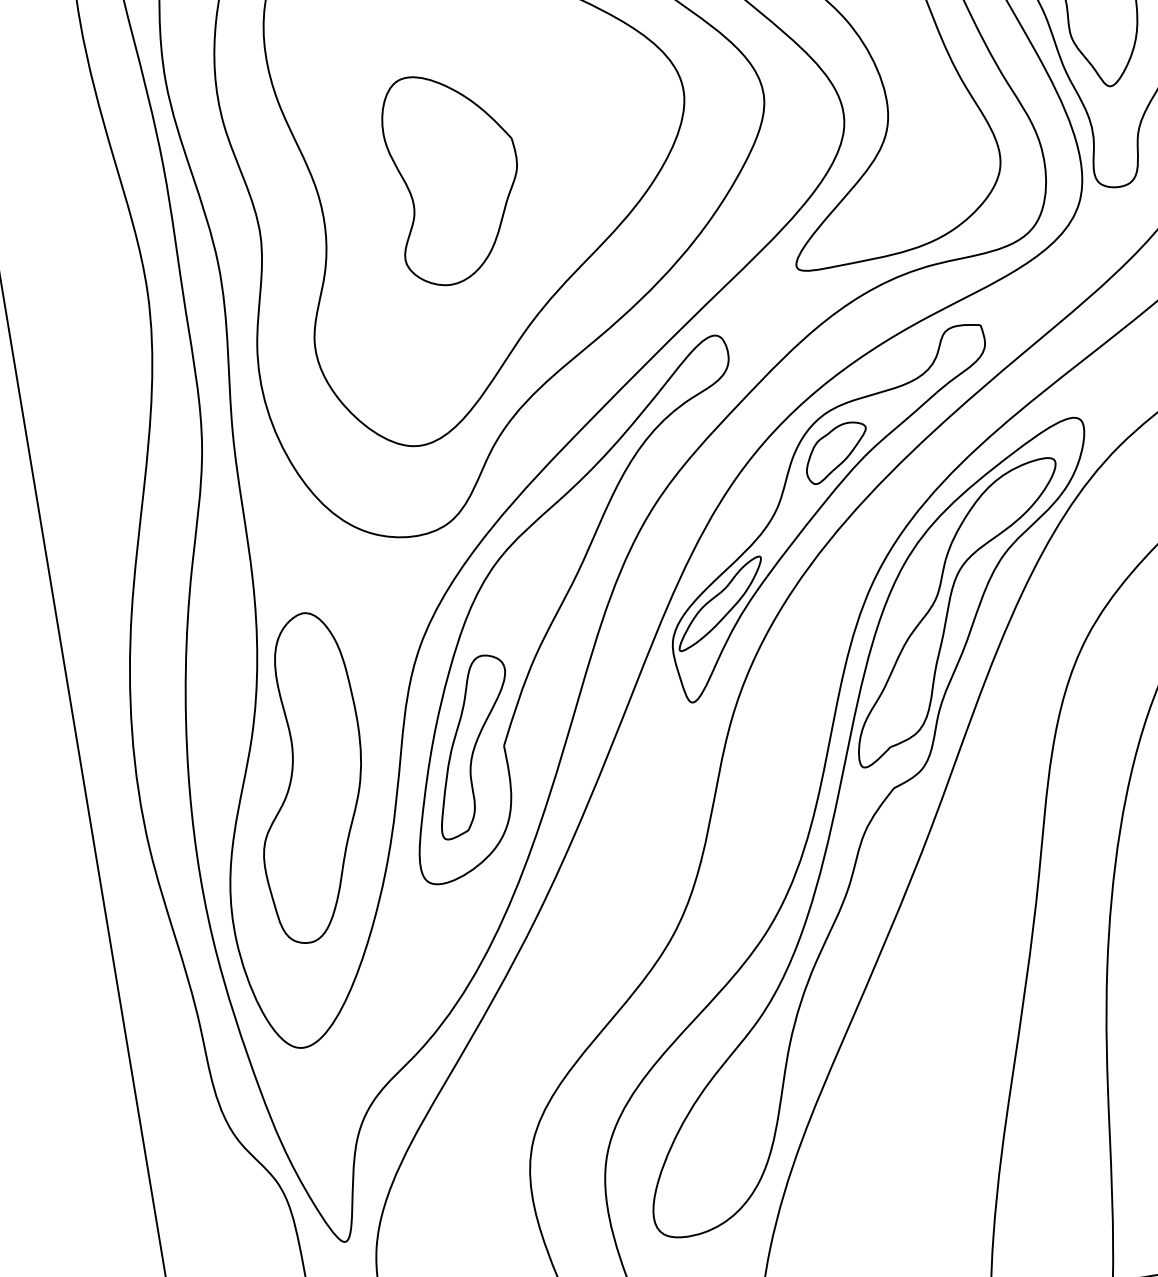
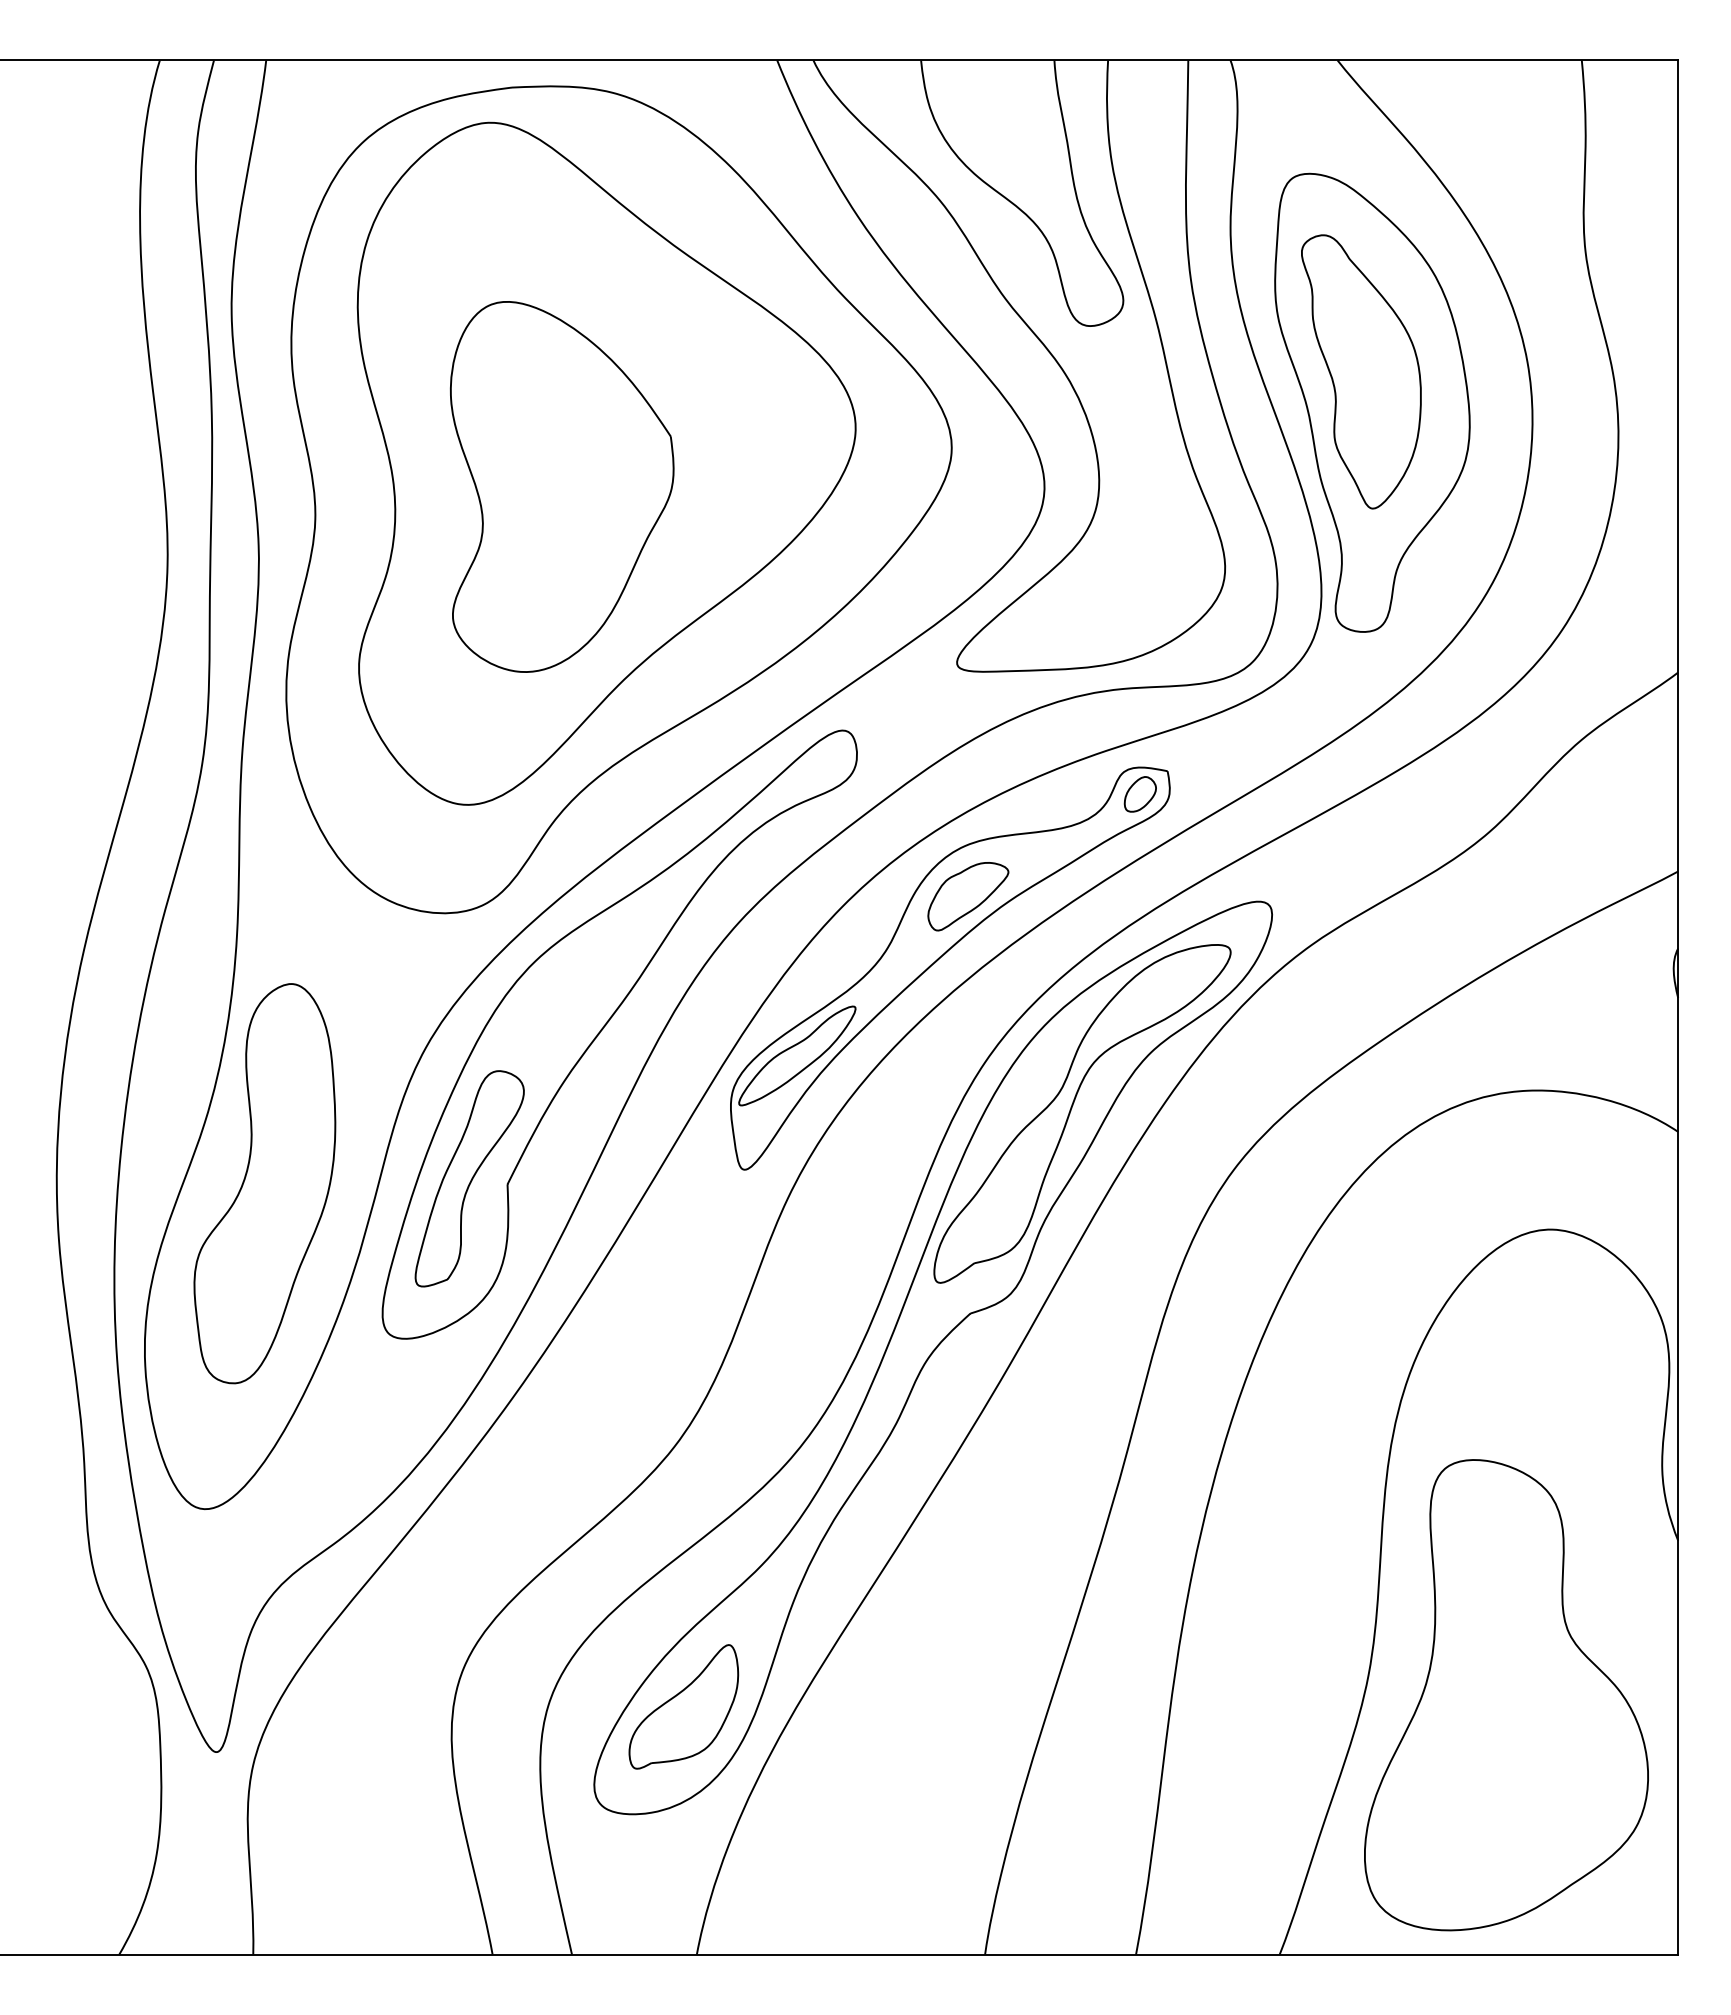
part: (455, 176) -> (562, 486), size x1.43
part: (960, 347) -> (1139, 794), added
part: (715, 1142) -> (683, 1706), added

